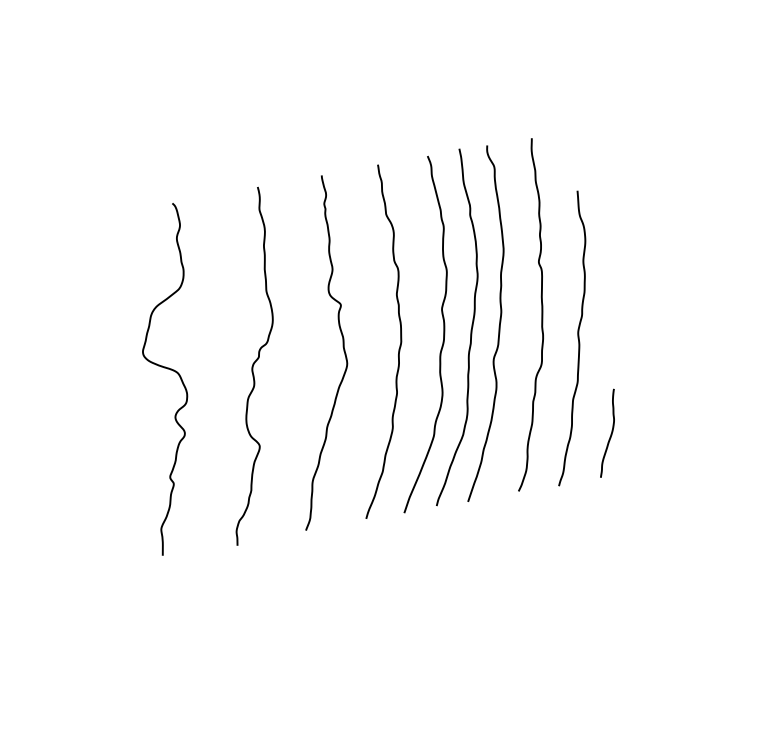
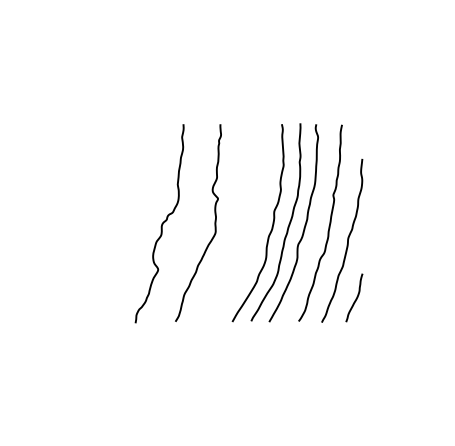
curve: (397, 349) -> (245, 229), removed
curve: (169, 371) -> (115, 218), removed

